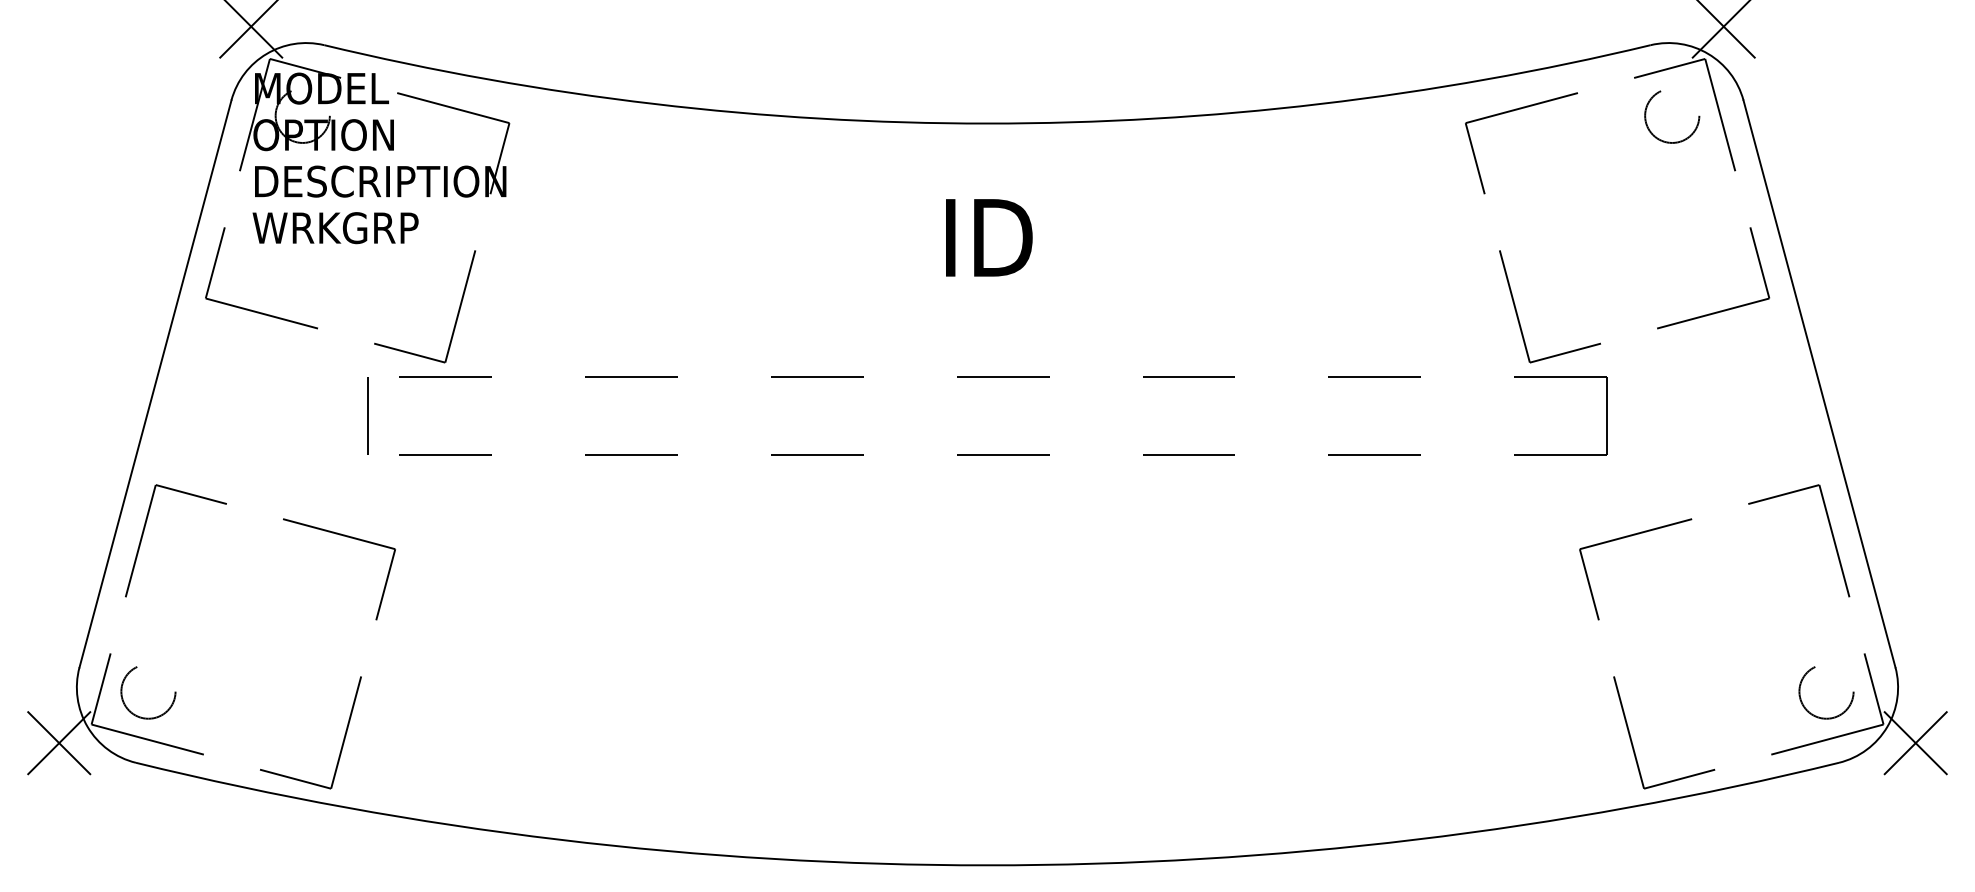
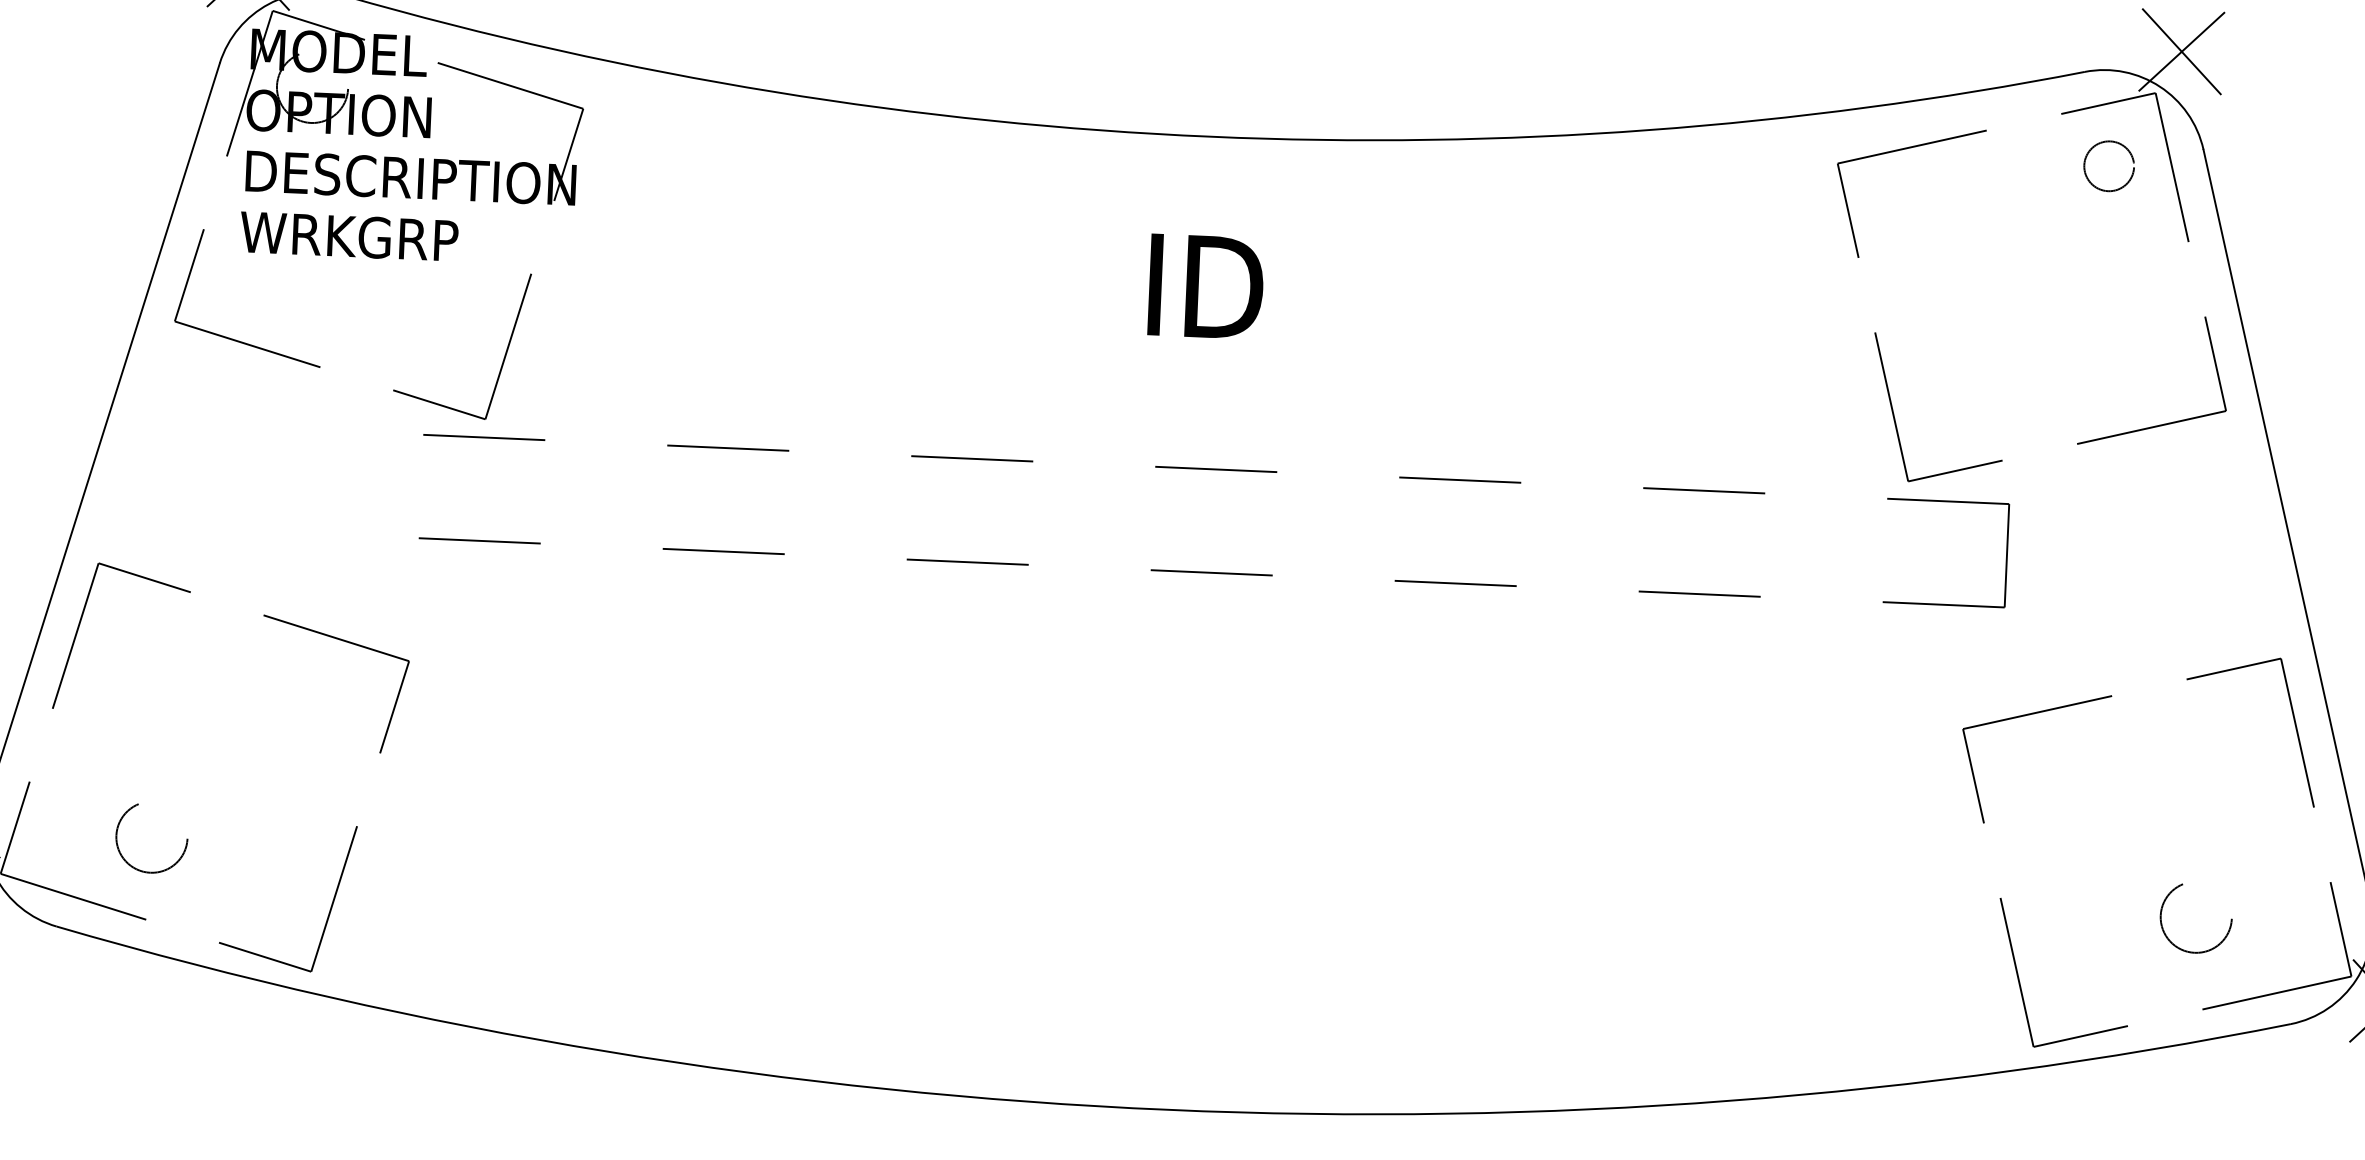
circle: (1672, 116) -> (2109, 166), size x0.7
line: (367, 415) -> (380, 484), removed
circle: (148, 692) -> (151, 838), moved
circle: (1826, 692) -> (2196, 918), moved

